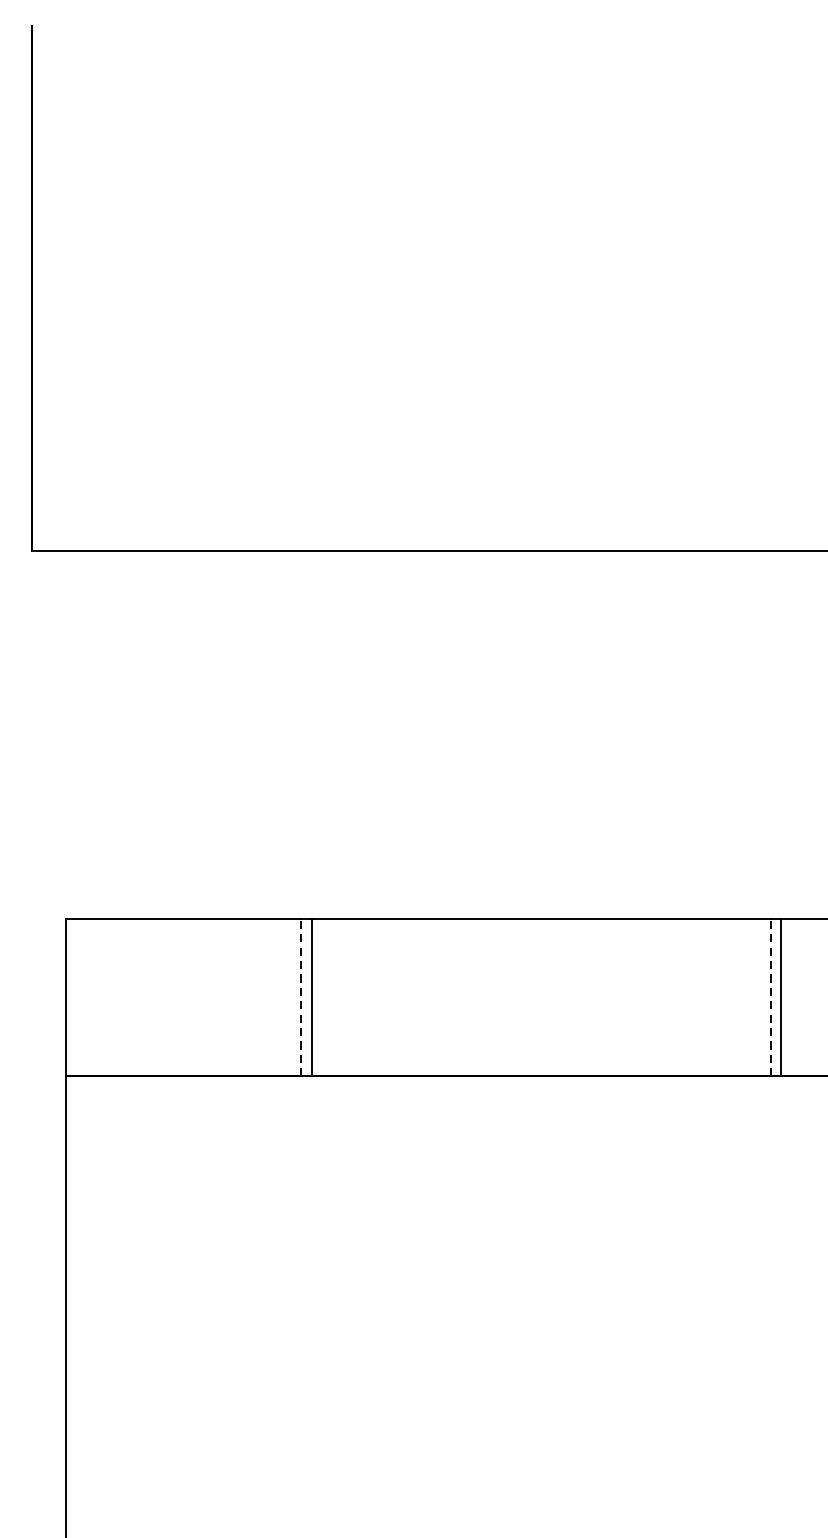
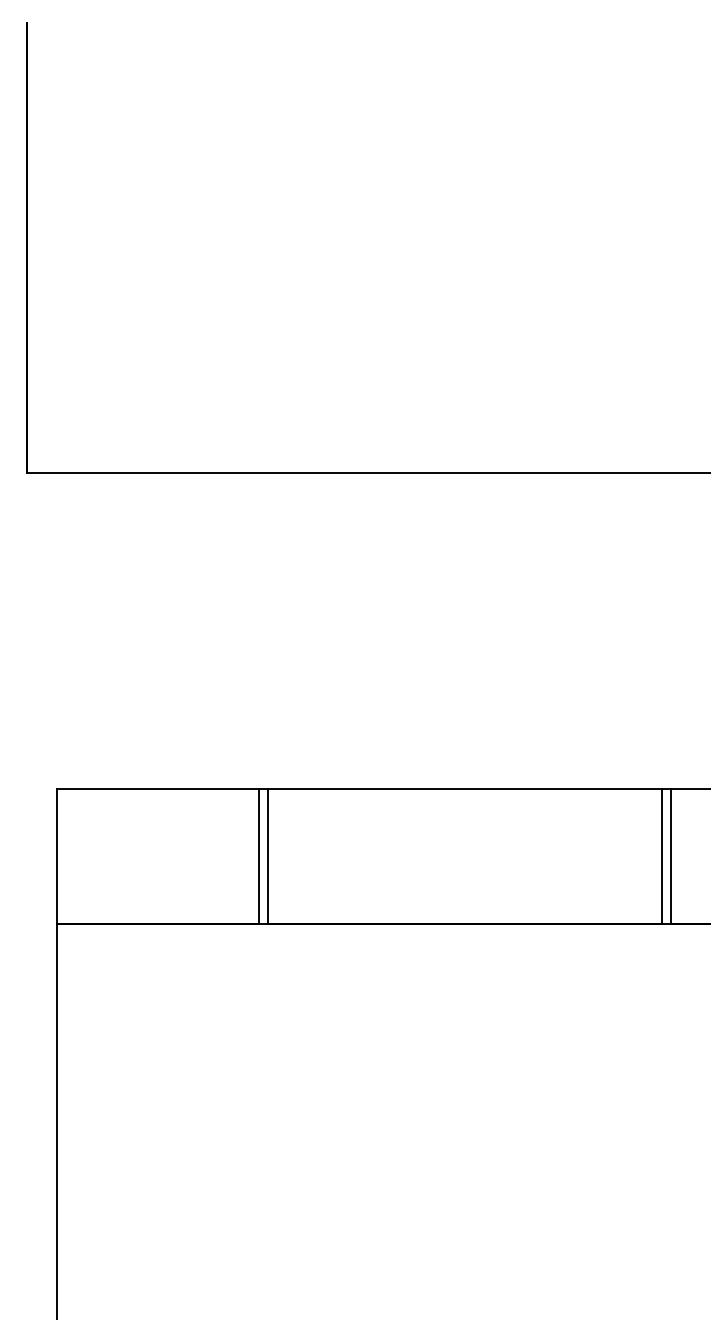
line: (300, 997) -> (258, 856), dashed -> solid
line: (770, 997) -> (661, 856), dashed -> solid

